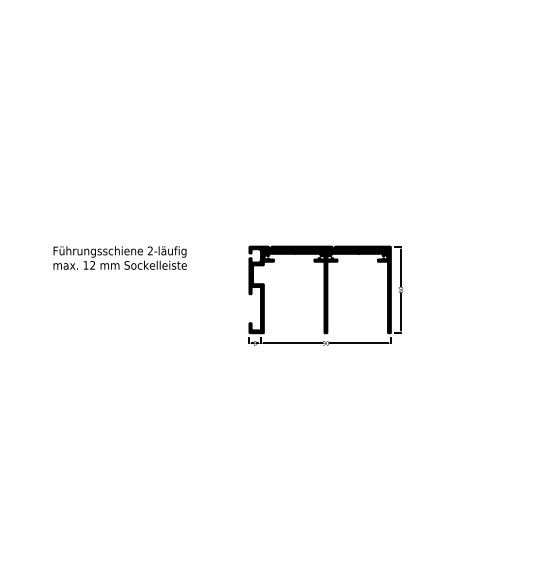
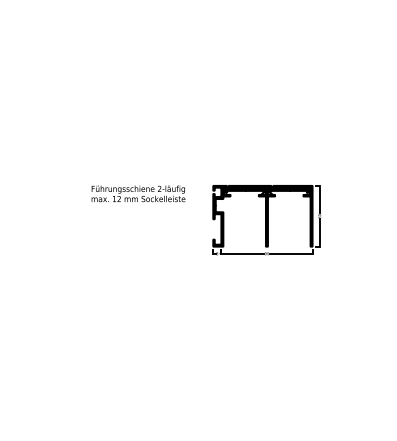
text: (120, 257) -> (138, 193), moved

